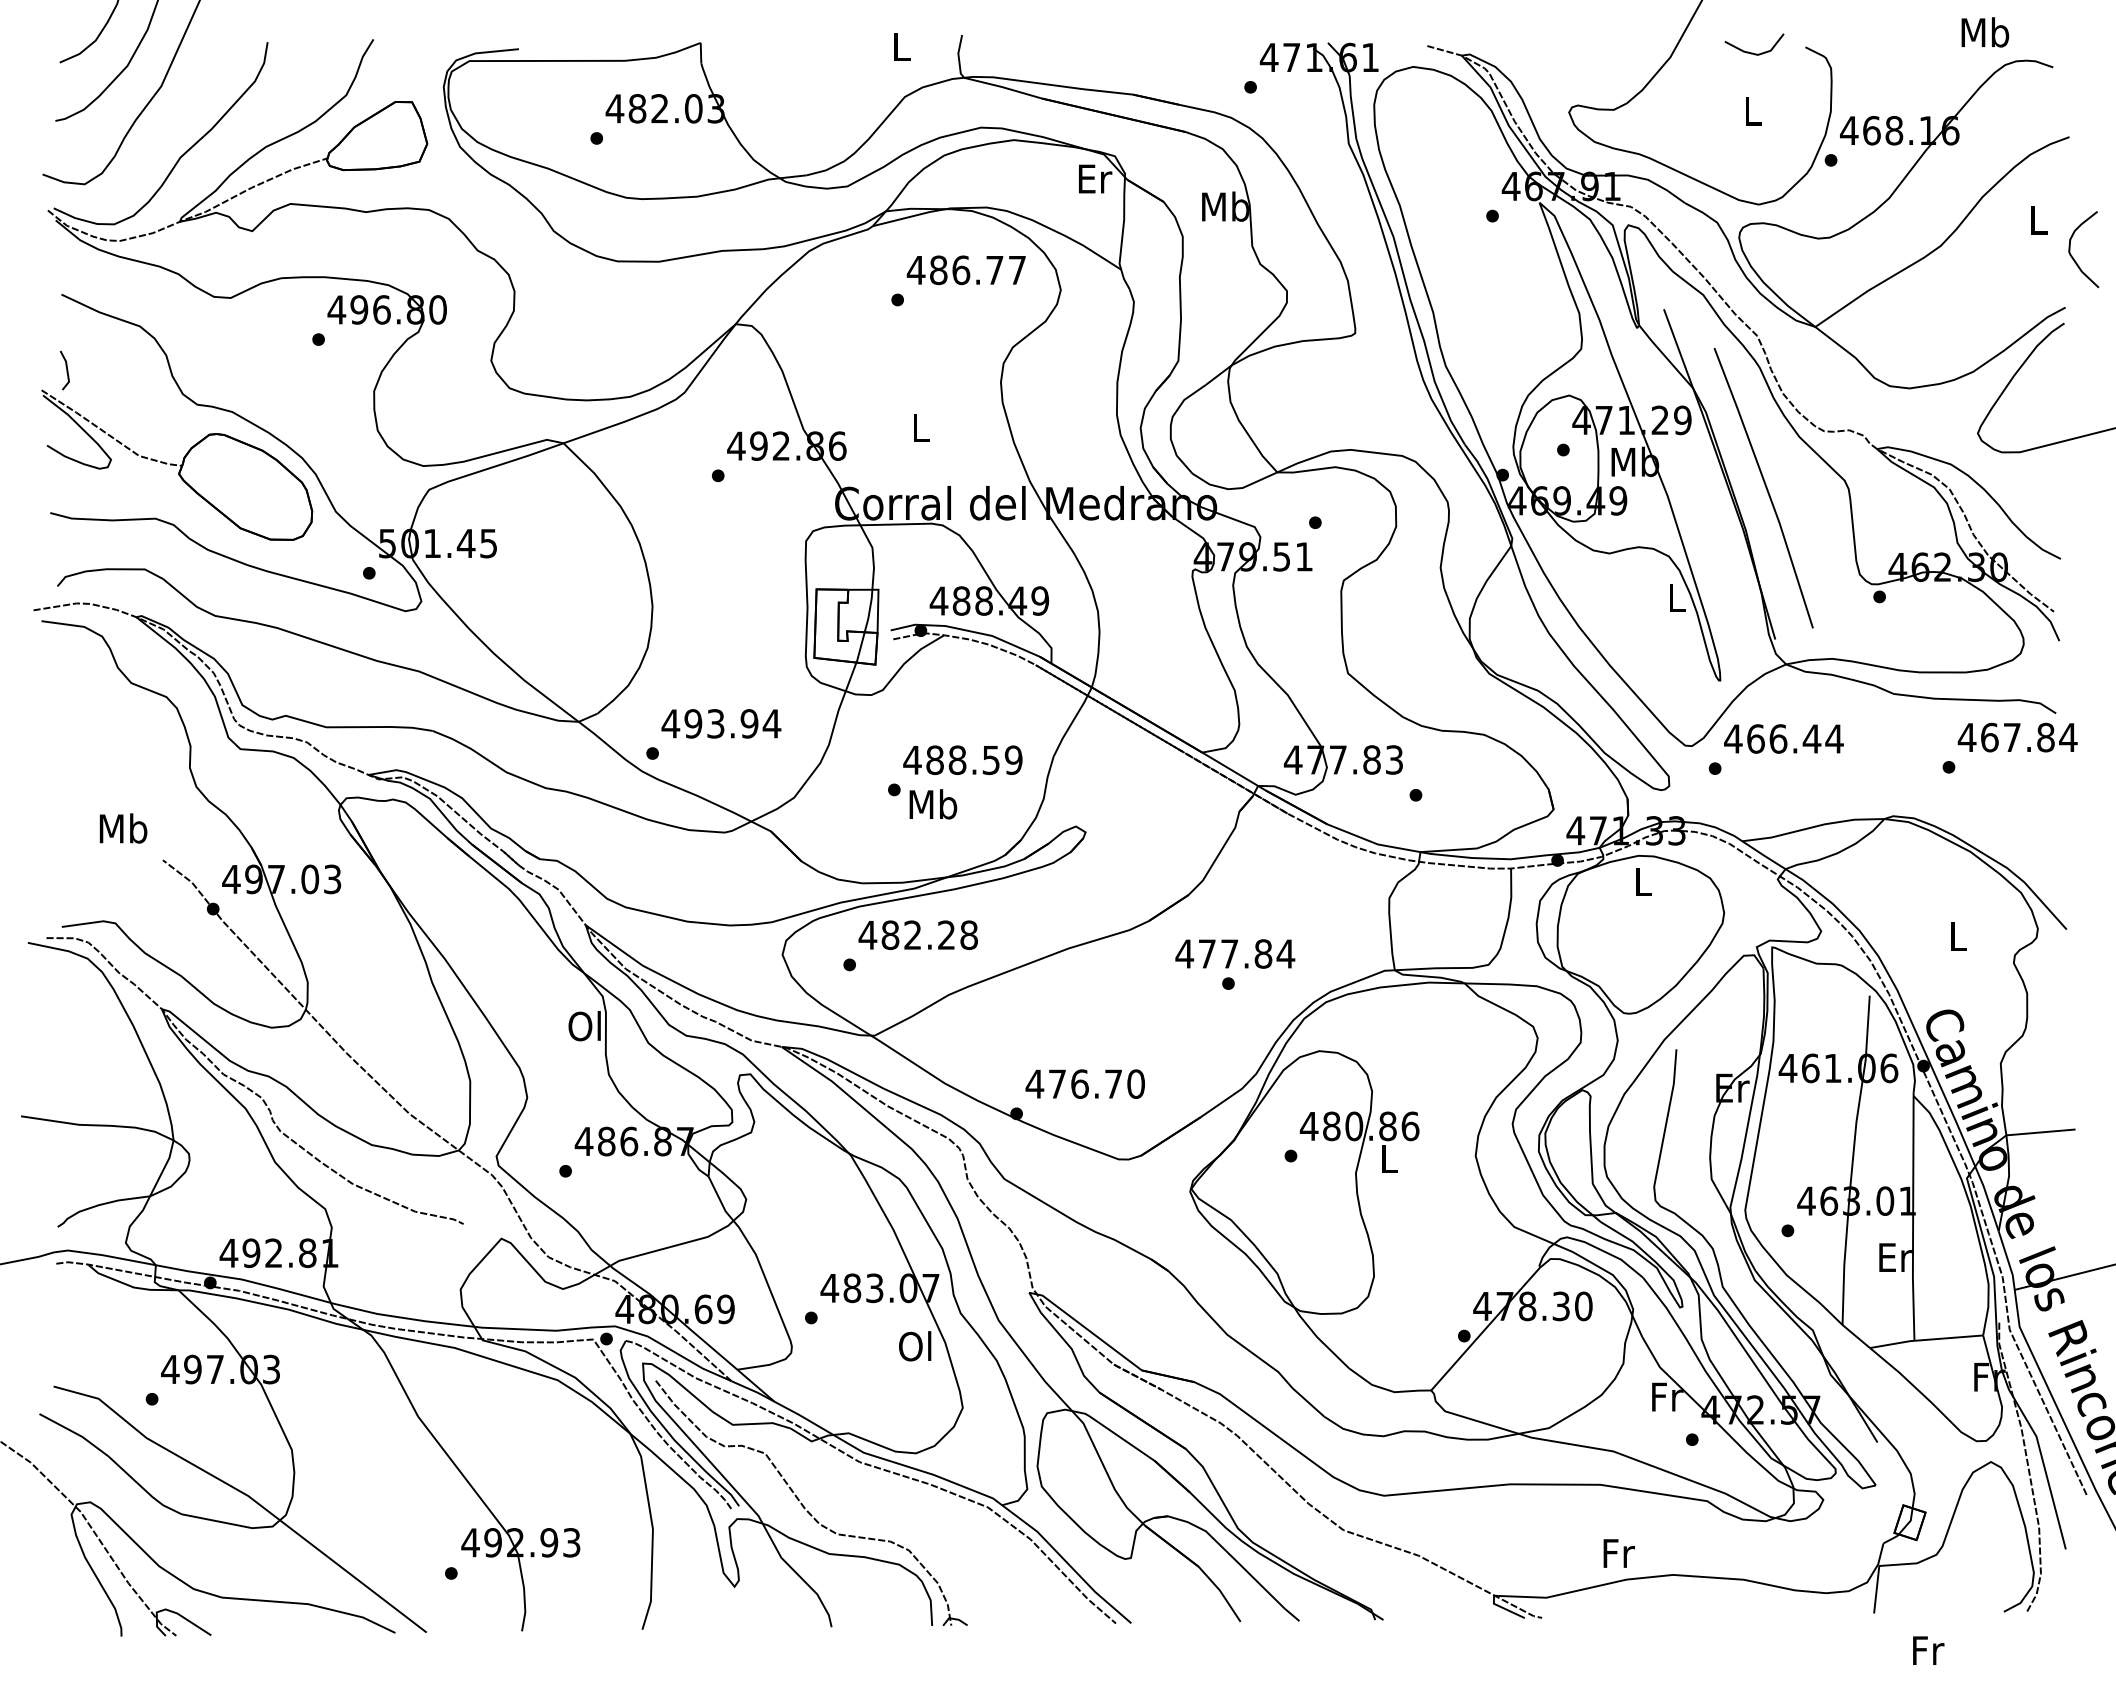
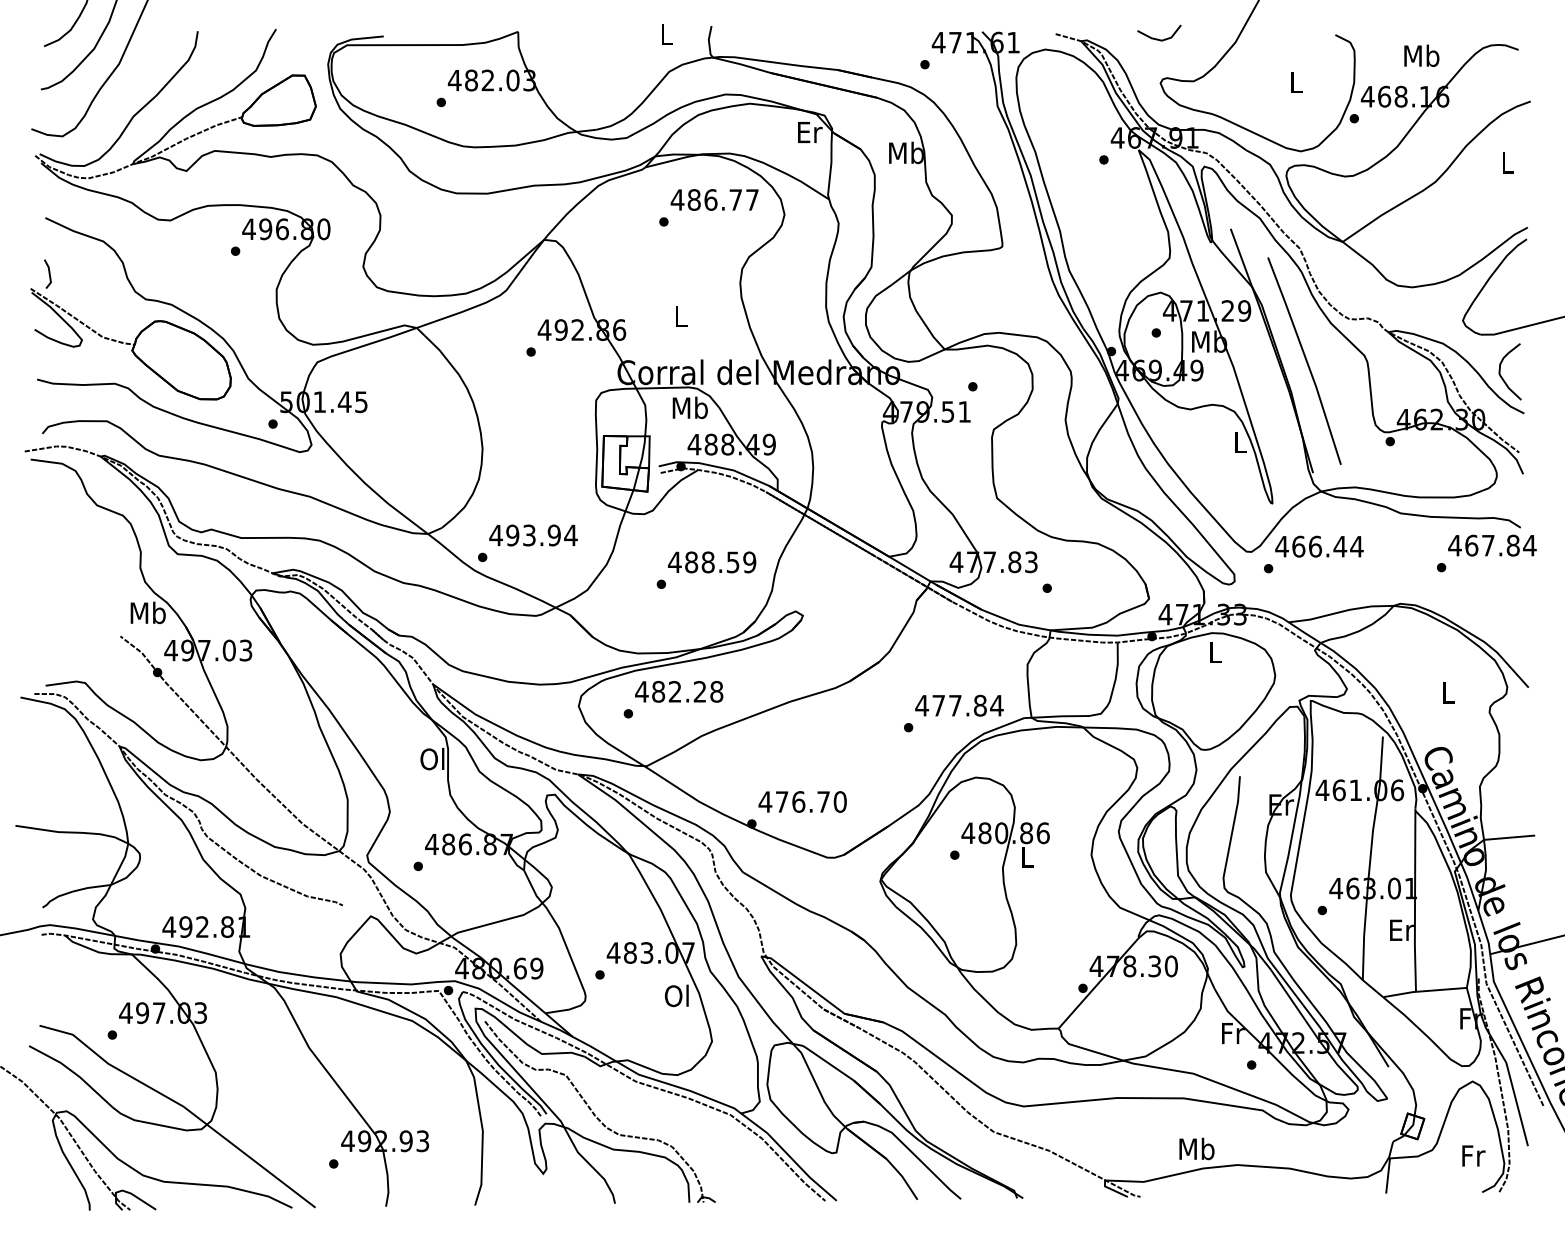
text: (1985, 32) -> (1421, 55), moved
line: (1752, 52) -> (1157, 38), moved
curve: (2072, 255) -> (1501, 376), moved
text: (933, 804) -> (690, 408), moved
text: (123, 828) -> (148, 612), moved
text: (1235, 953) -> (959, 705), moved
text: (1618, 1553) -> (1197, 1149), Fr -> Mb
text: (1928, 1650) -> (1473, 1155), moved

